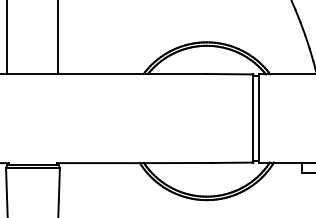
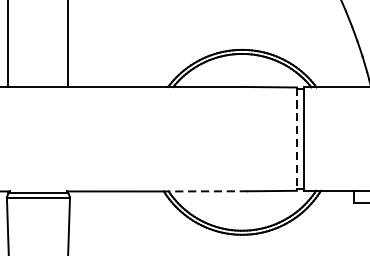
line: (253, 119) -> (296, 140), solid -> dashed
line: (175, 163) -> (205, 191), solid -> dashed

